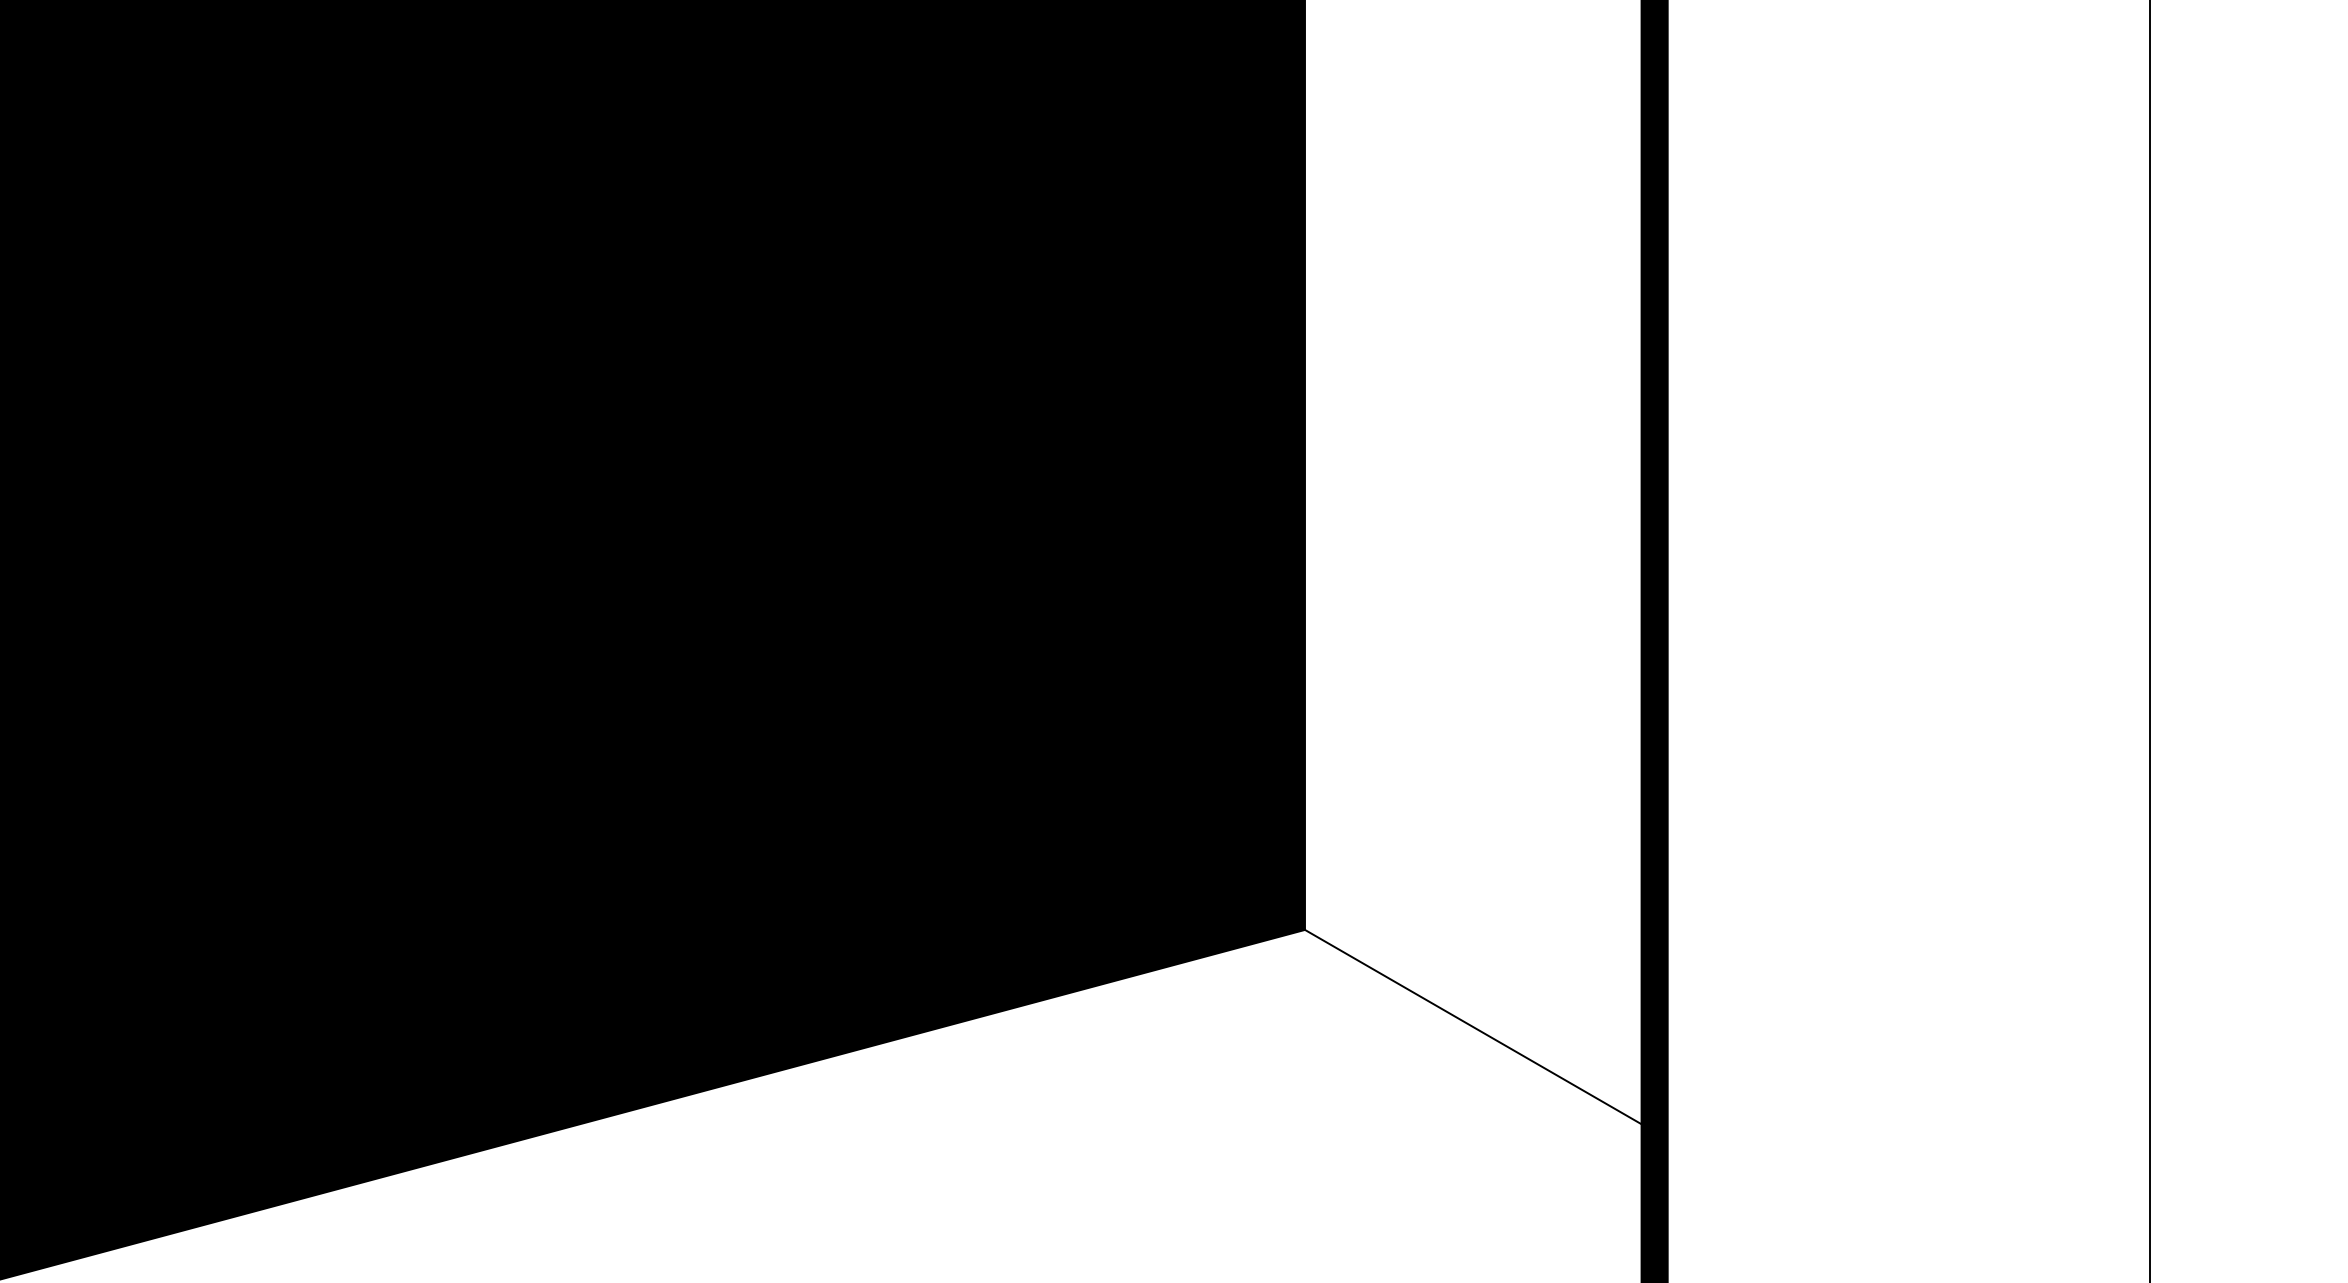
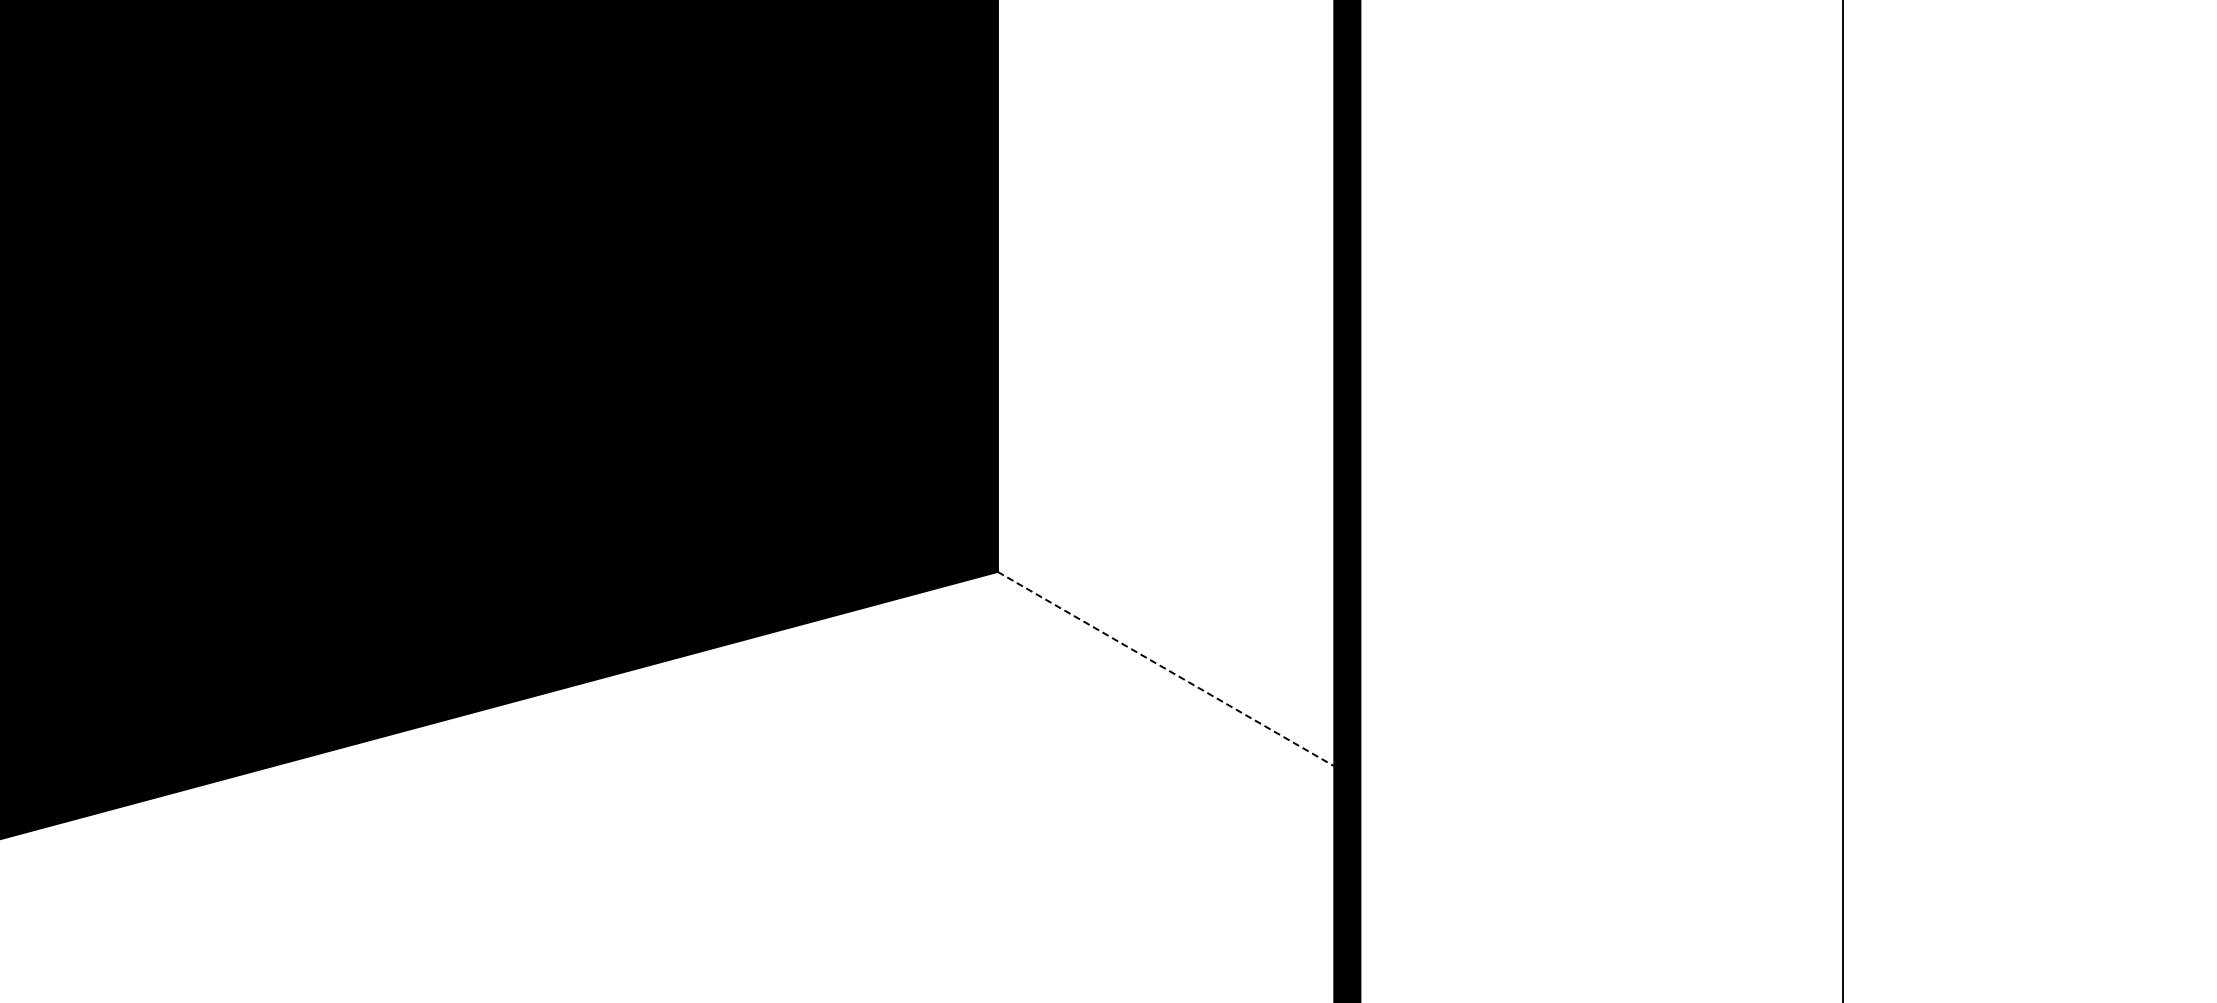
line: (1479, 1030) -> (1172, 672), solid -> dashed

